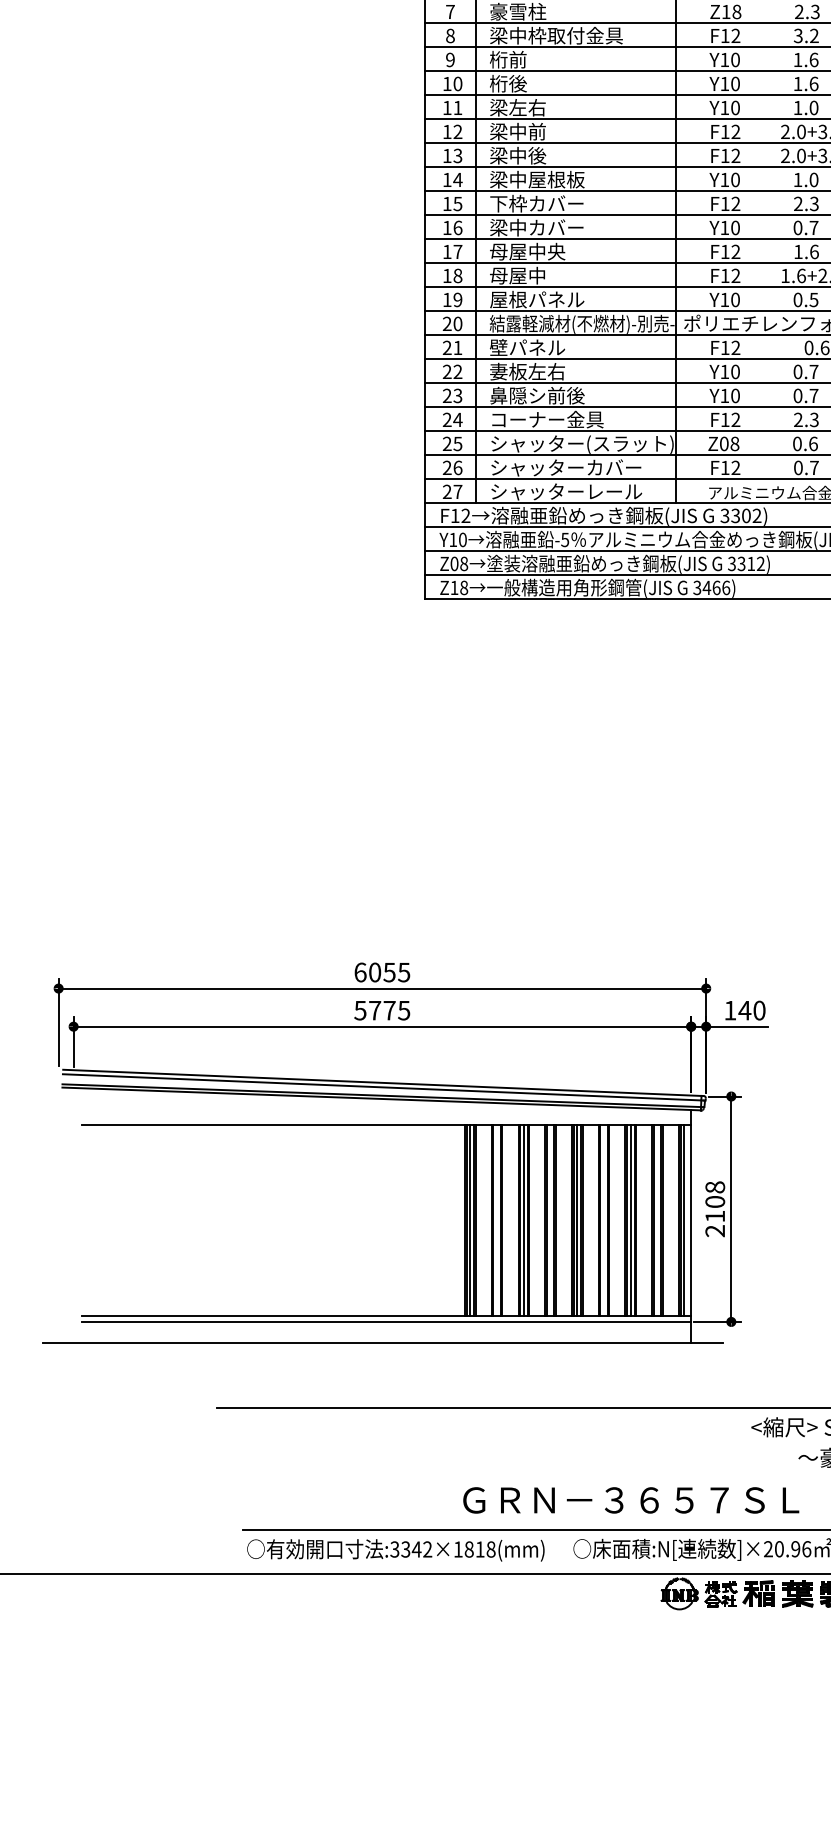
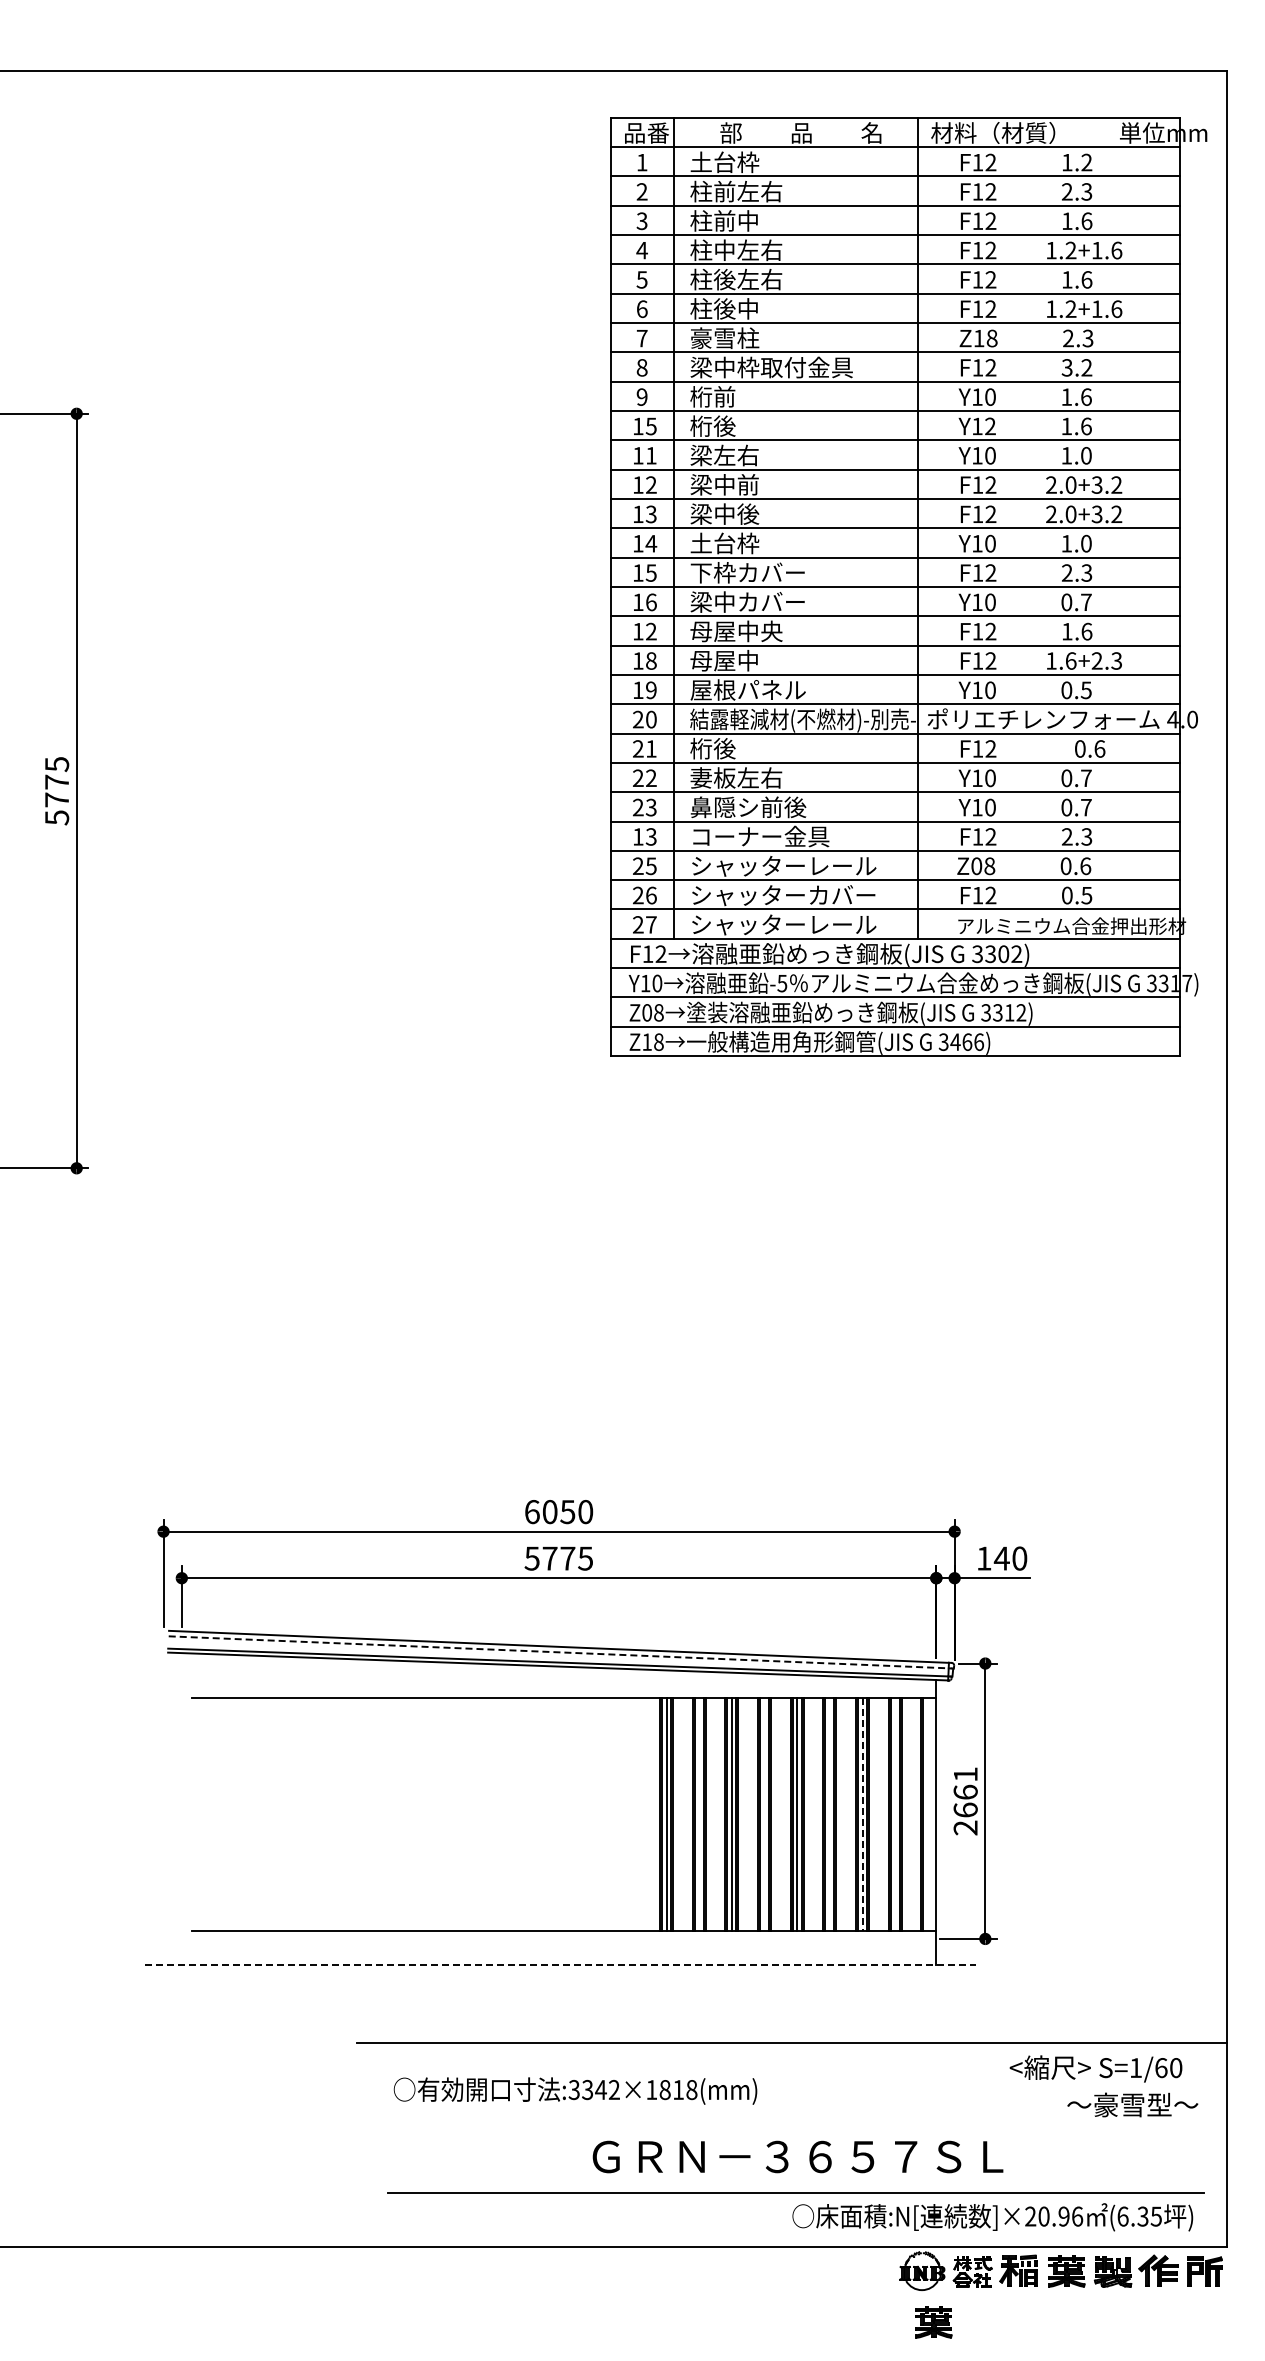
text: (457, 84) -> (650, 426), 10 -> 15
text: (735, 84) -> (990, 426), Y10 -> Y12
text: (537, 179) -> (748, 543), 梁中屋根板 -> 土台枠
text: (458, 251) -> (651, 631), 17 -> 12
text: (527, 347) -> (736, 748), 壁パネル -> 桁後
text: (453, 419) -> (645, 836), 24 -> 13
text: (629, 444) -> (861, 866), シャッター(スラット) -> シャッターレール
text: (814, 467) -> (1086, 895), 0.7 -> 0.5
text: (404, 972) -> (585, 1512), 6055 -> 6050
line: (382, 1087) -> (559, 1652), solid -> dashed
text: (715, 1202) -> (965, 1792), 2108 -> 2661
line: (630, 1220) -> (862, 1814), solid -> dashed
line: (683, 1220) -> (927, 1814), removed
line: (386, 1321) -> (564, 1938), removed
line: (383, 1343) -> (560, 1965), solid -> dashed
text: (630, 1500) -> (797, 2156), moved
text: (395, 1549) -> (575, 2090), moved
part: (688, 1635) -> (933, 2322), added

